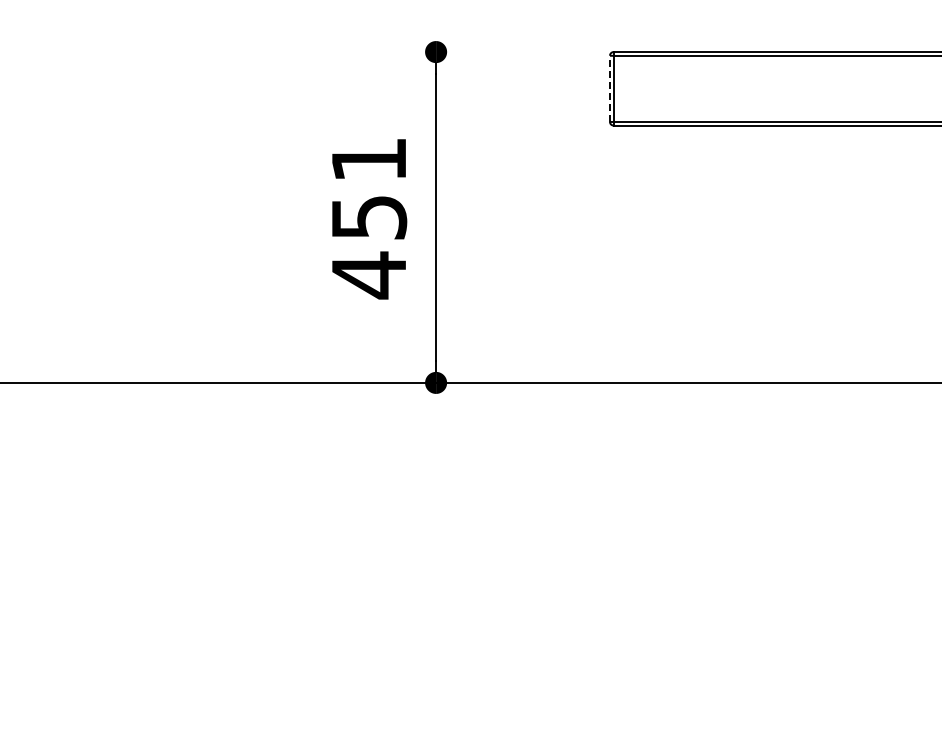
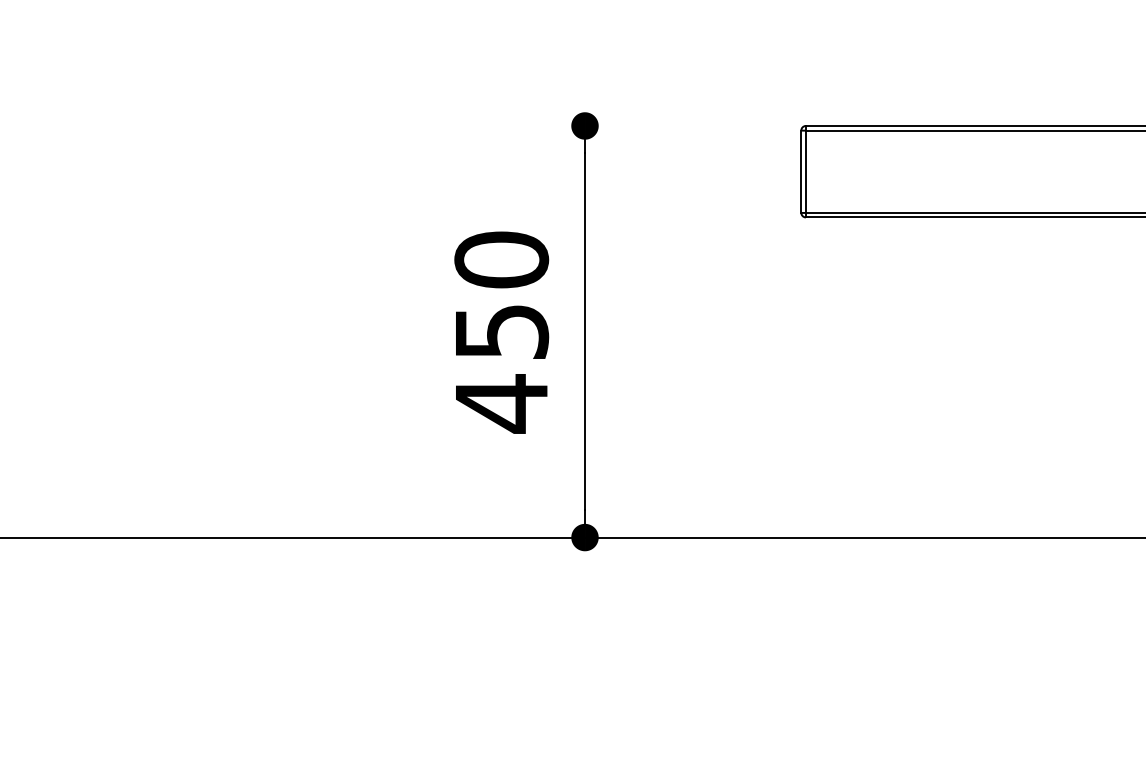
line: (609, 88) -> (800, 171), dashed -> solid
text: (369, 159) -> (502, 259), 451 -> 450

